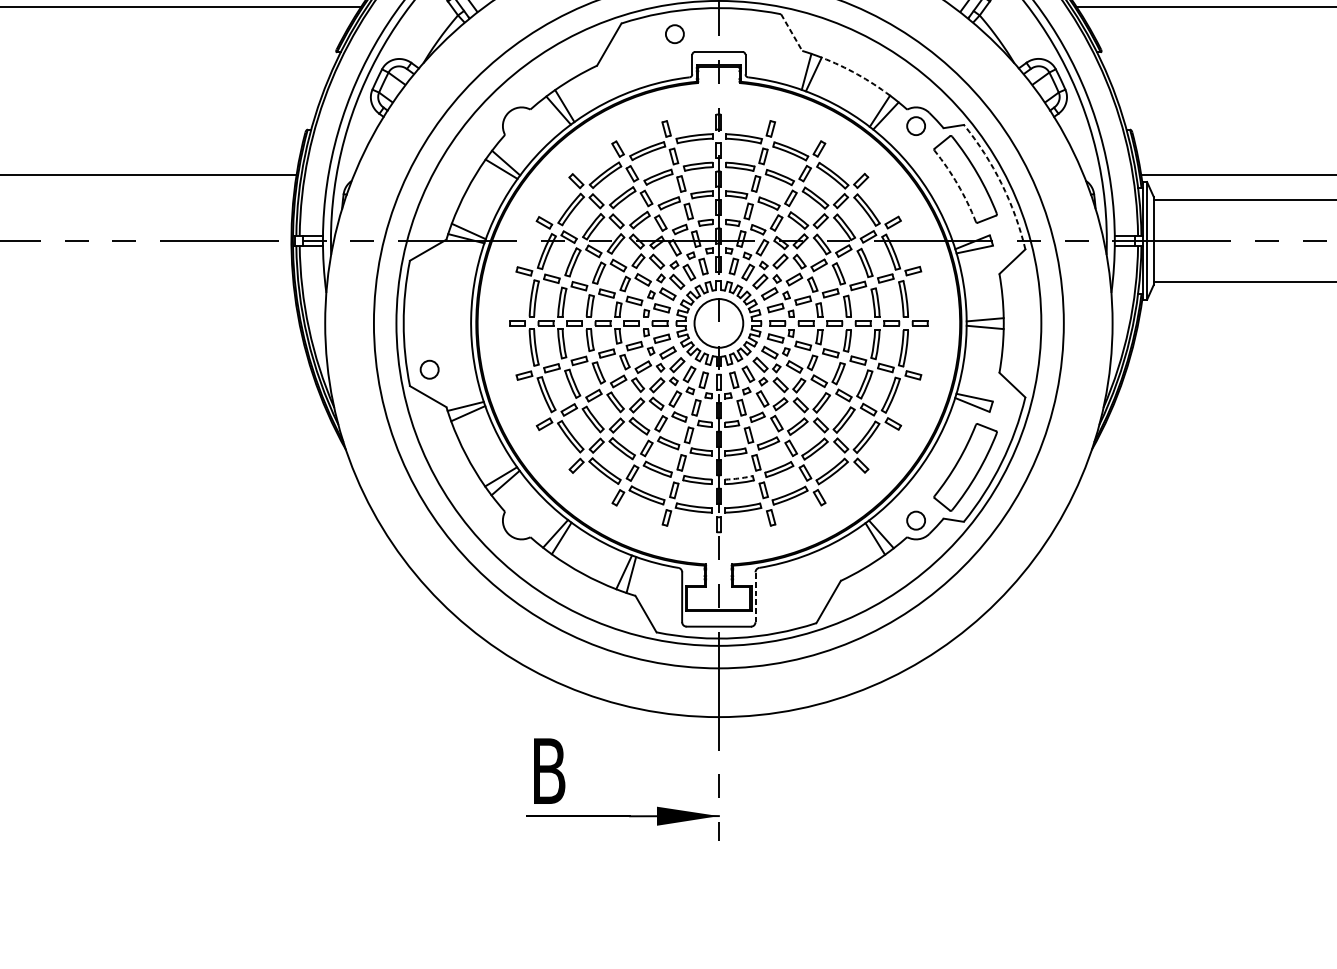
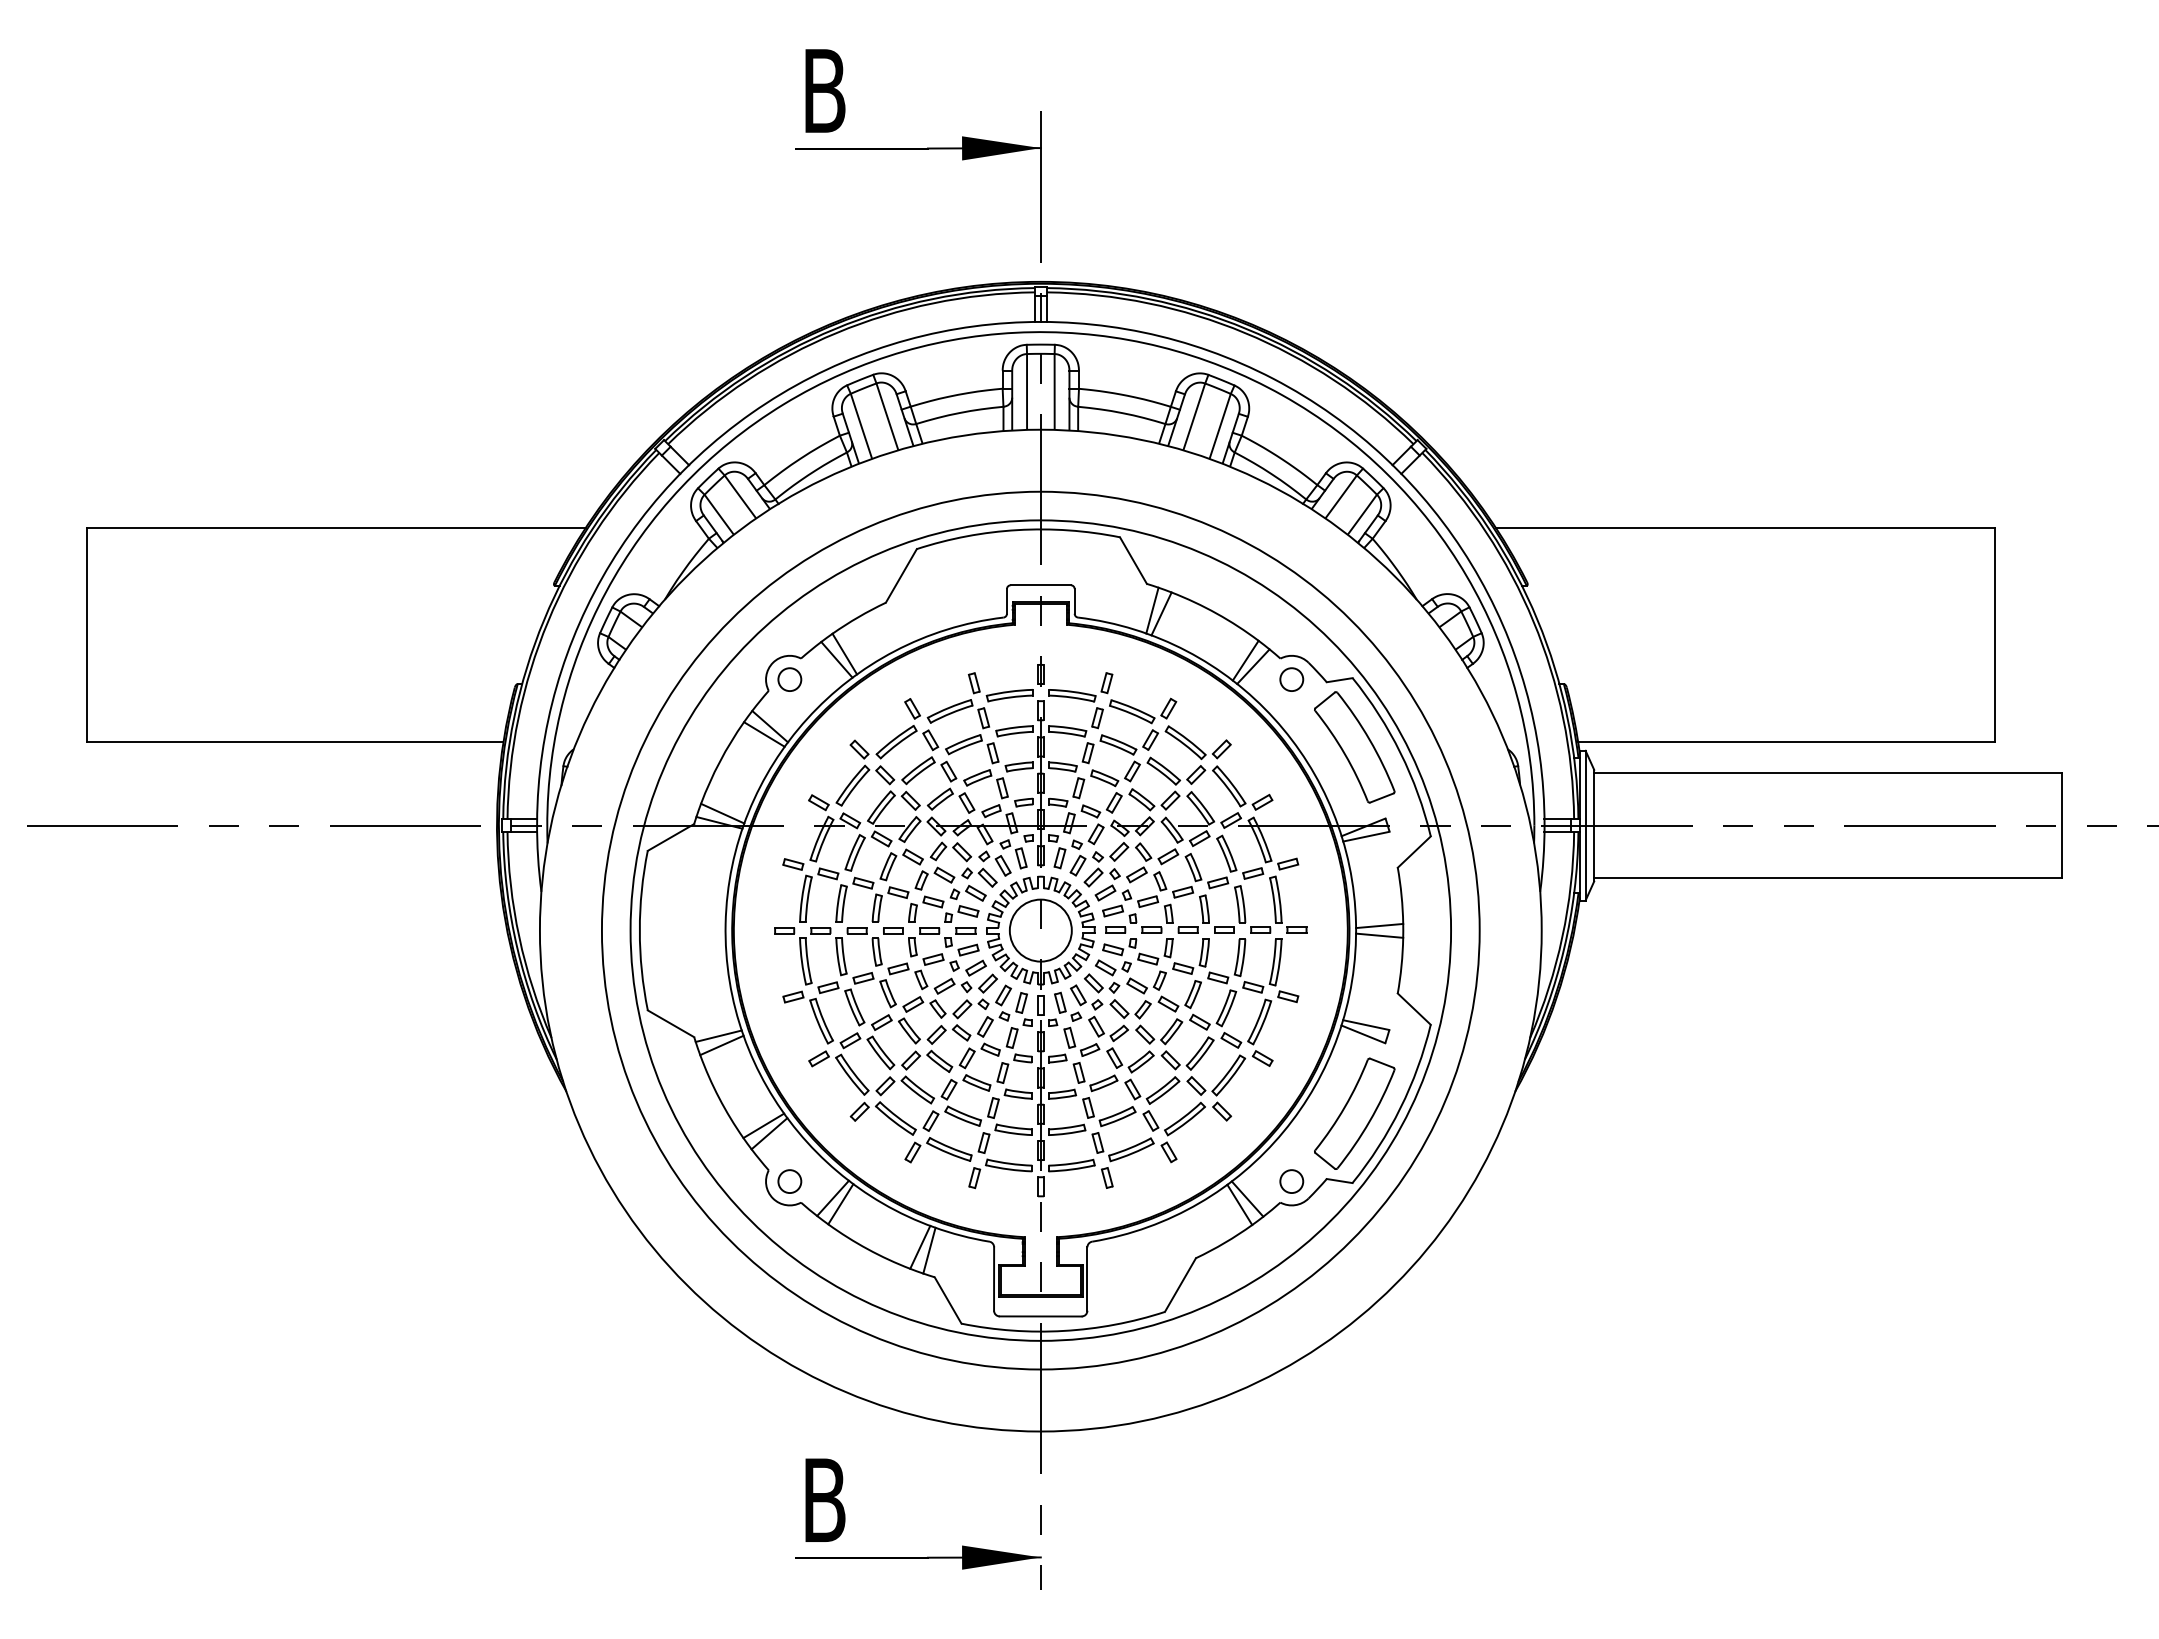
line: (791, 32) -> (1133, 560), dashed -> solid
circle: (674, 34) -> (789, 679), moved
arc: (856, 74) -> (1216, 613), dashed -> solid
arc: (1001, 183) -> (1400, 752), dashed -> solid
arc: (957, 184) -> (1344, 754), dashed -> solid
circle: (429, 369) -> (789, 1181), moved
arc: (739, 478) -> (1066, 1127), dashed -> solid
line: (755, 597) -> (1087, 1279), dashed -> solid

